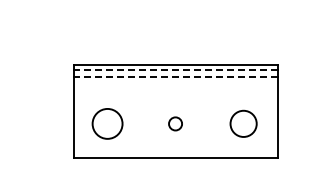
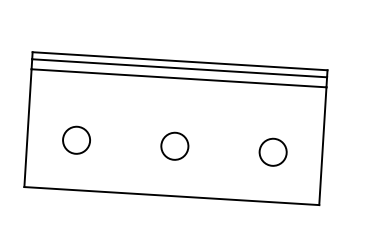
line: (175, 69) -> (179, 67), dashed -> solid
line: (175, 76) -> (178, 77), dashed -> solid
circle: (107, 123) -> (76, 139), size x0.62
circle: (175, 123) -> (174, 145), size x1.43
circle: (243, 123) -> (273, 151), size x0.71

